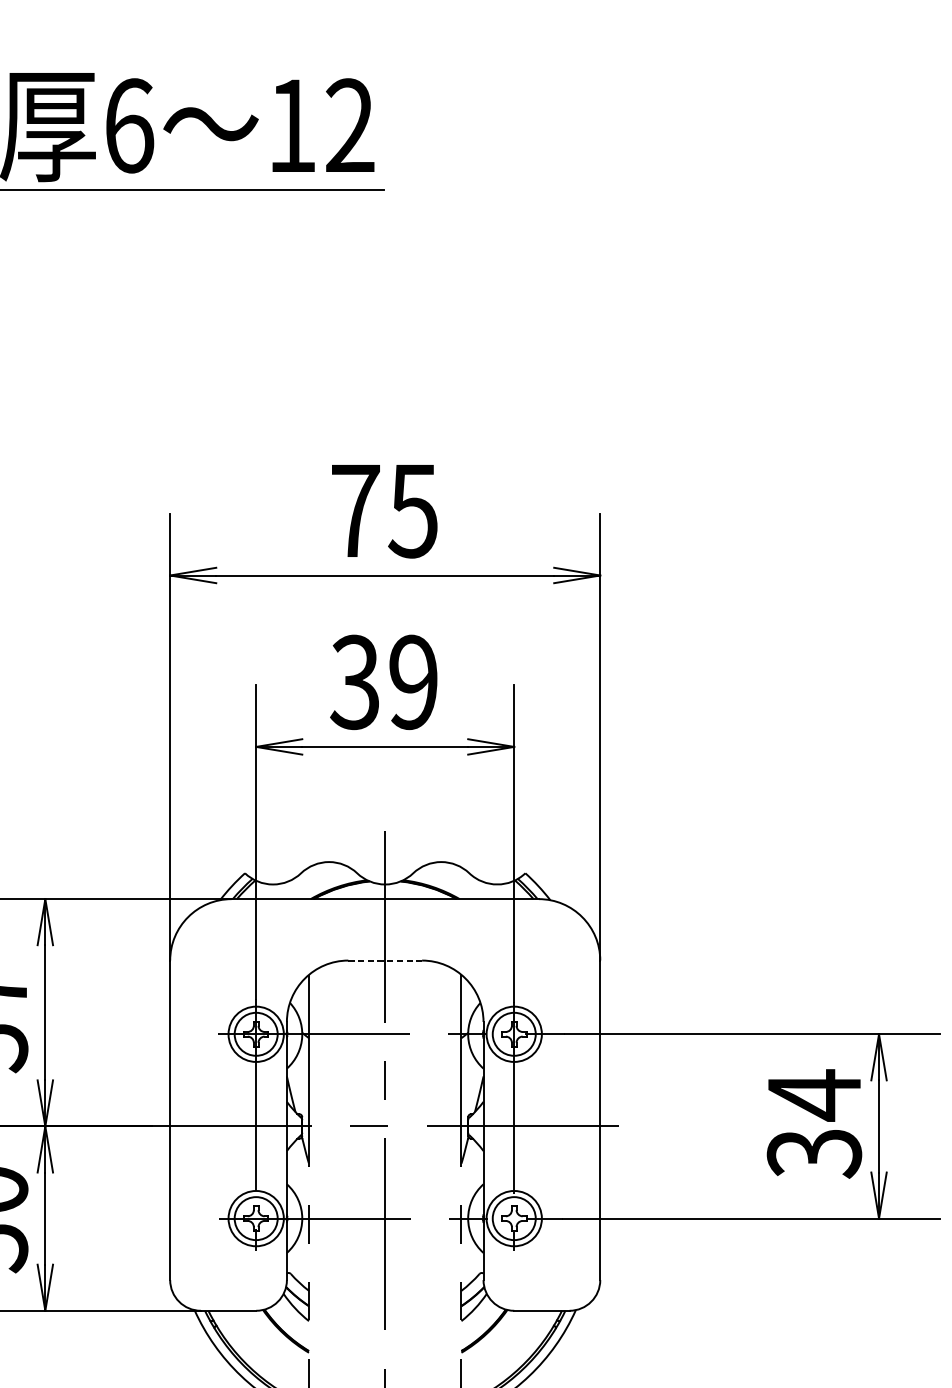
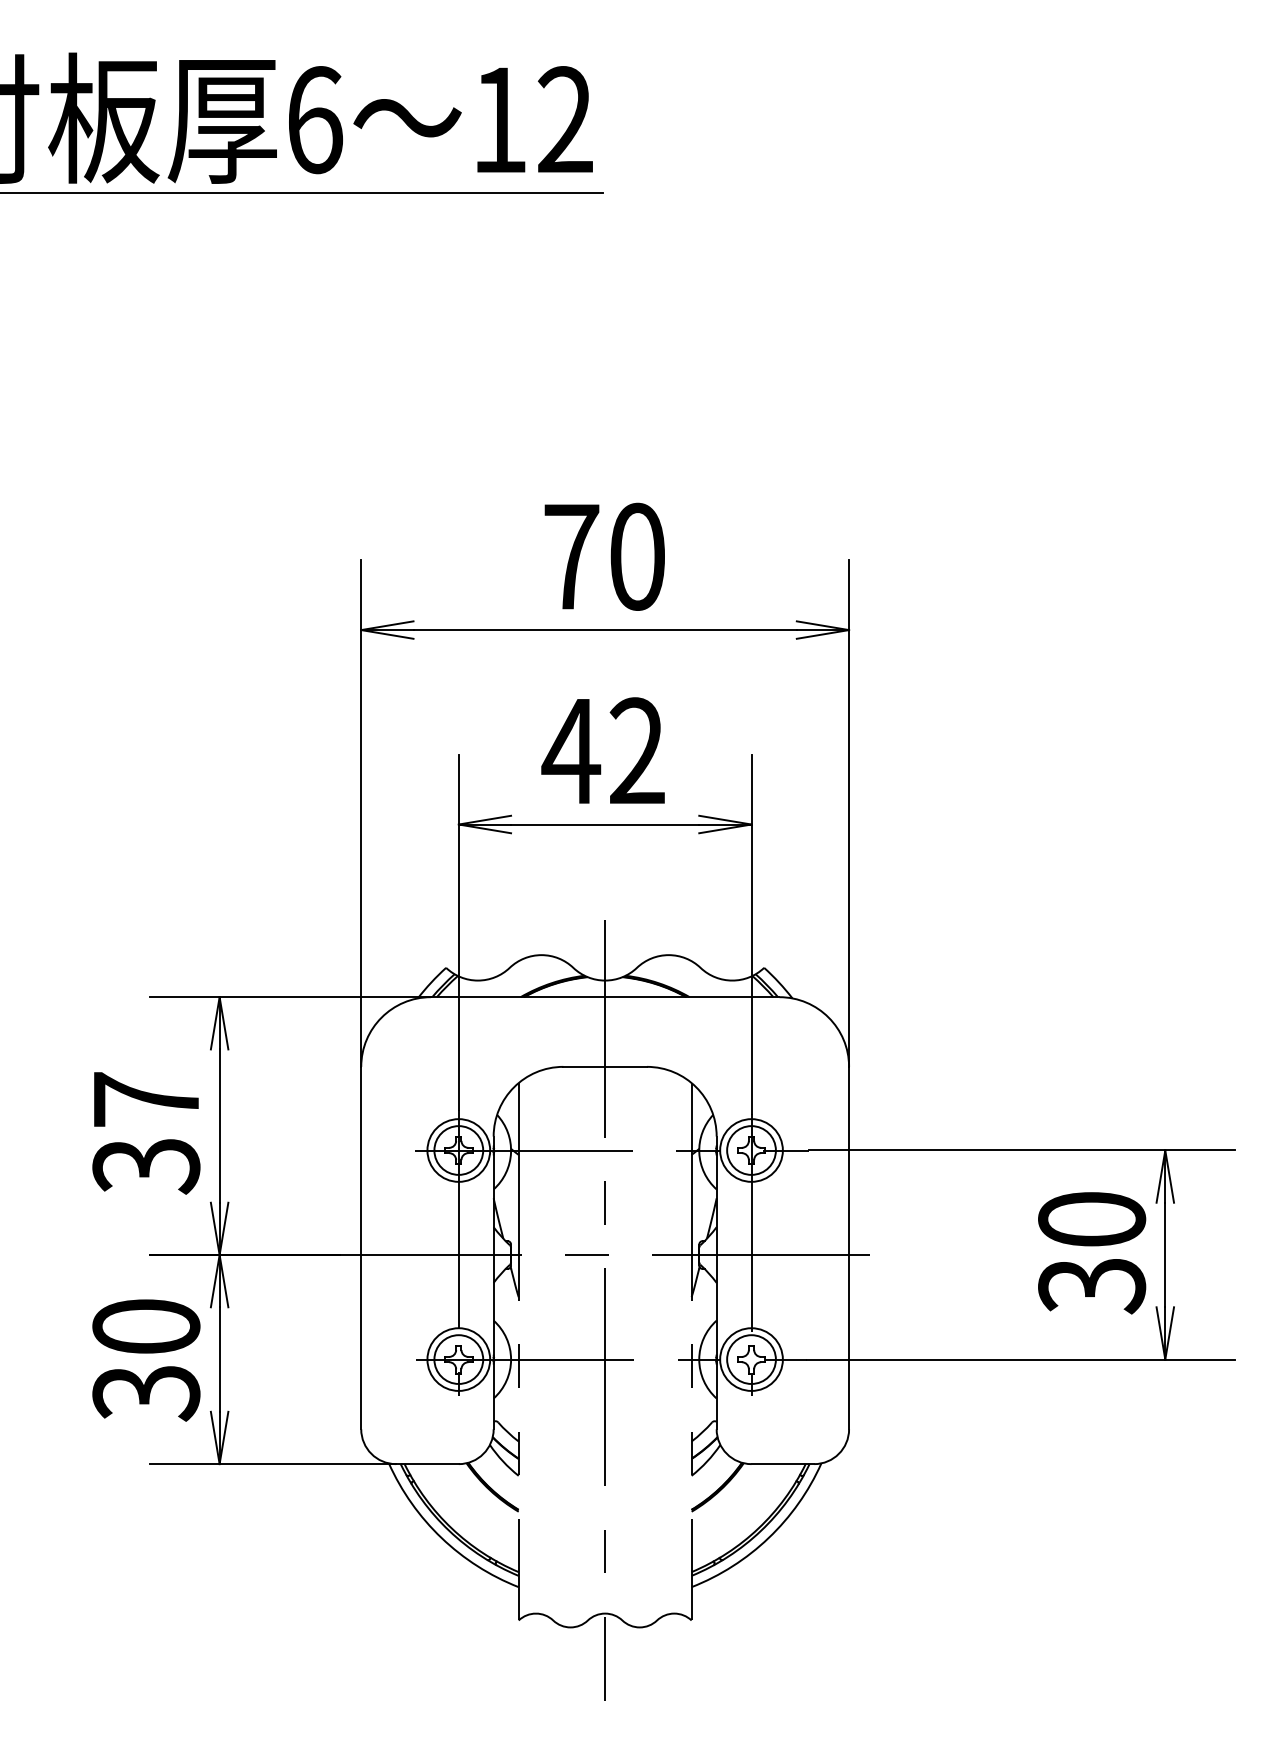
text: (412, 510) -> (636, 556), 75 -> 70
text: (382, 682) -> (602, 751), 39 -> 42
line: (385, 960) -> (605, 1066), dashed -> solid
text: (814, 1095) -> (1092, 1219), 34 -> 30

